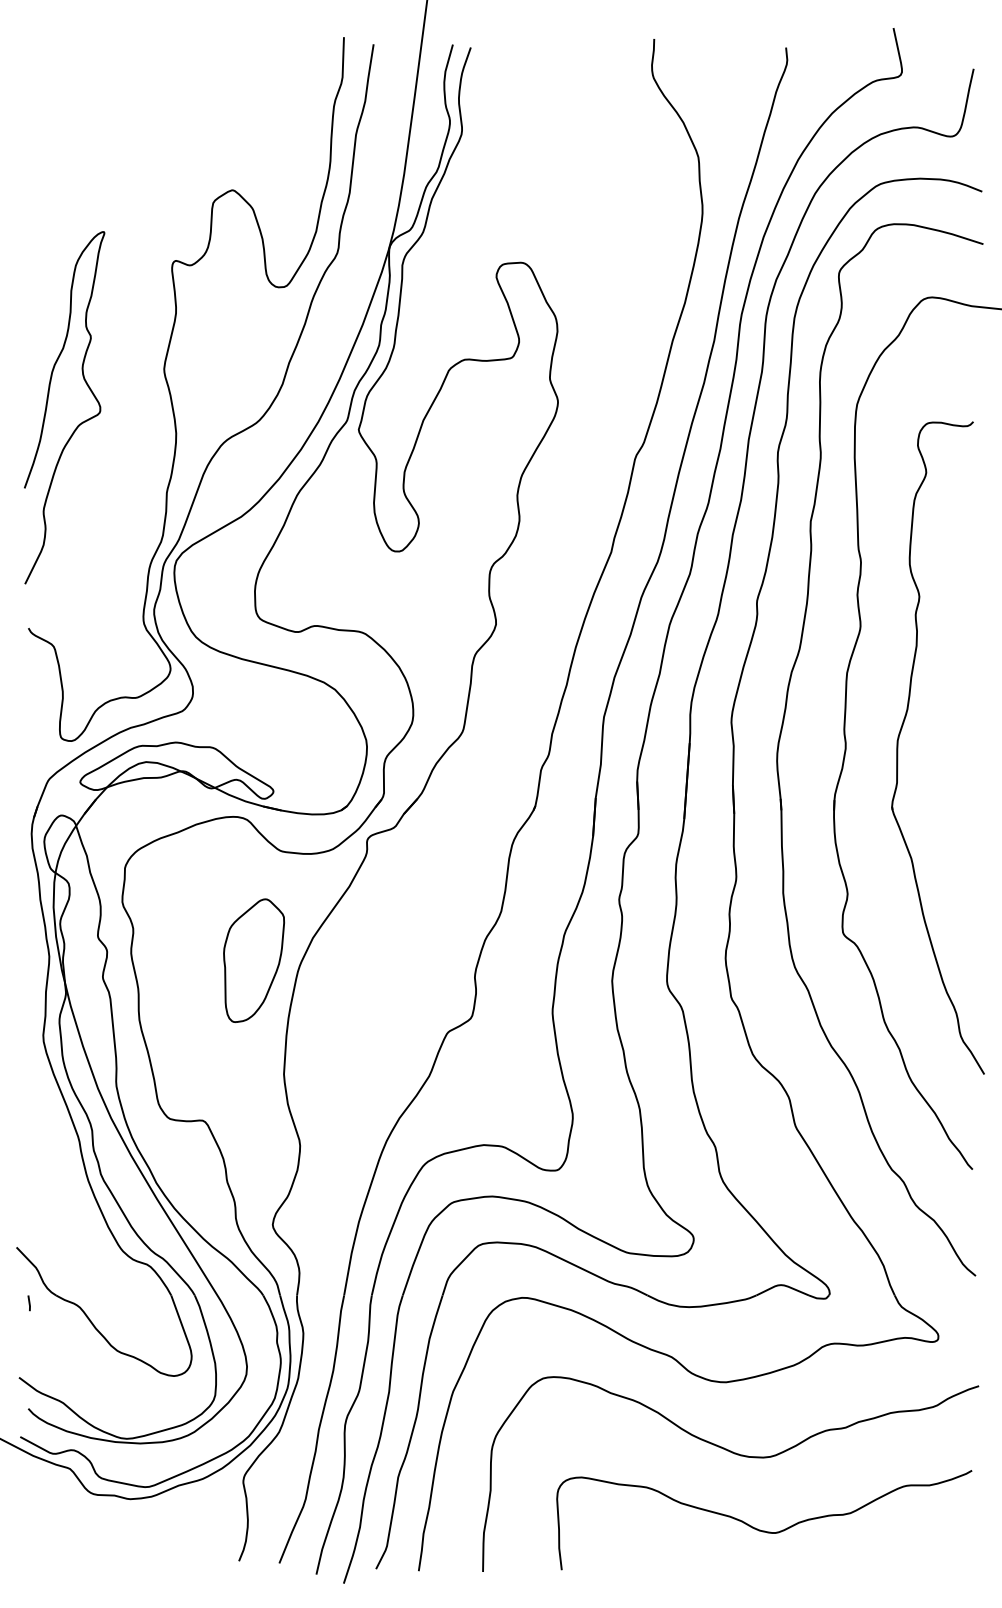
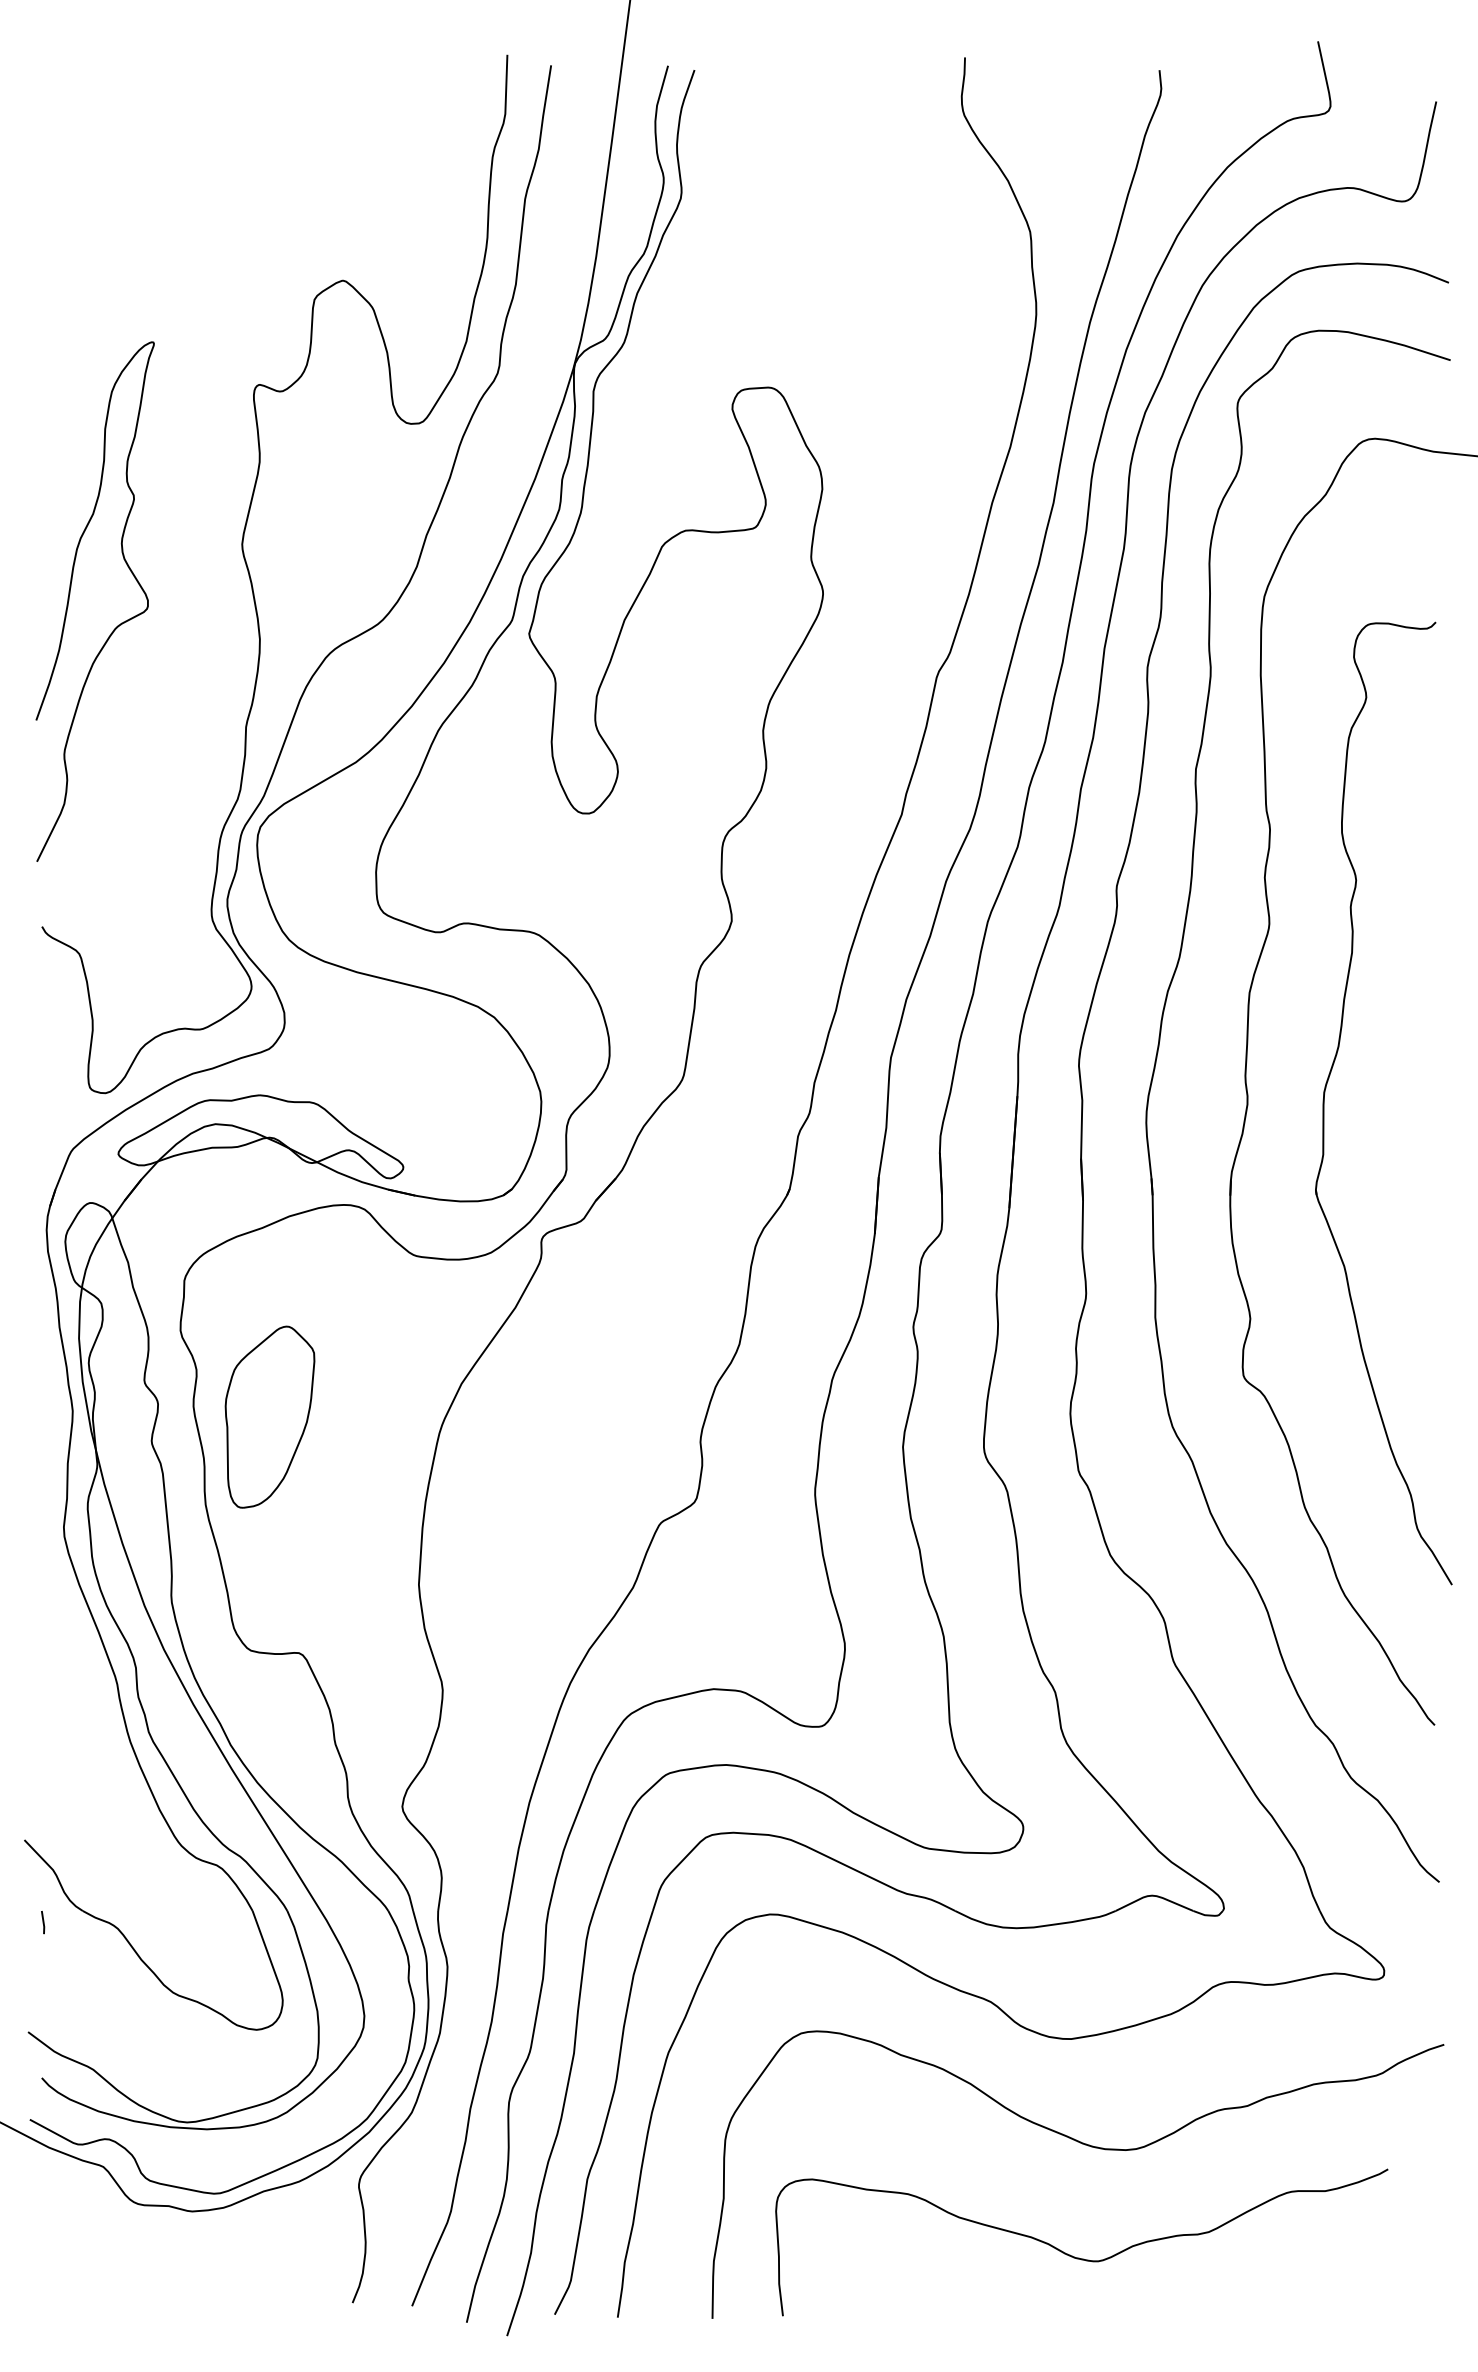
part: (253, 960) -> (269, 1416), moved
curve: (760, 1529) -> (1076, 2256), moved

